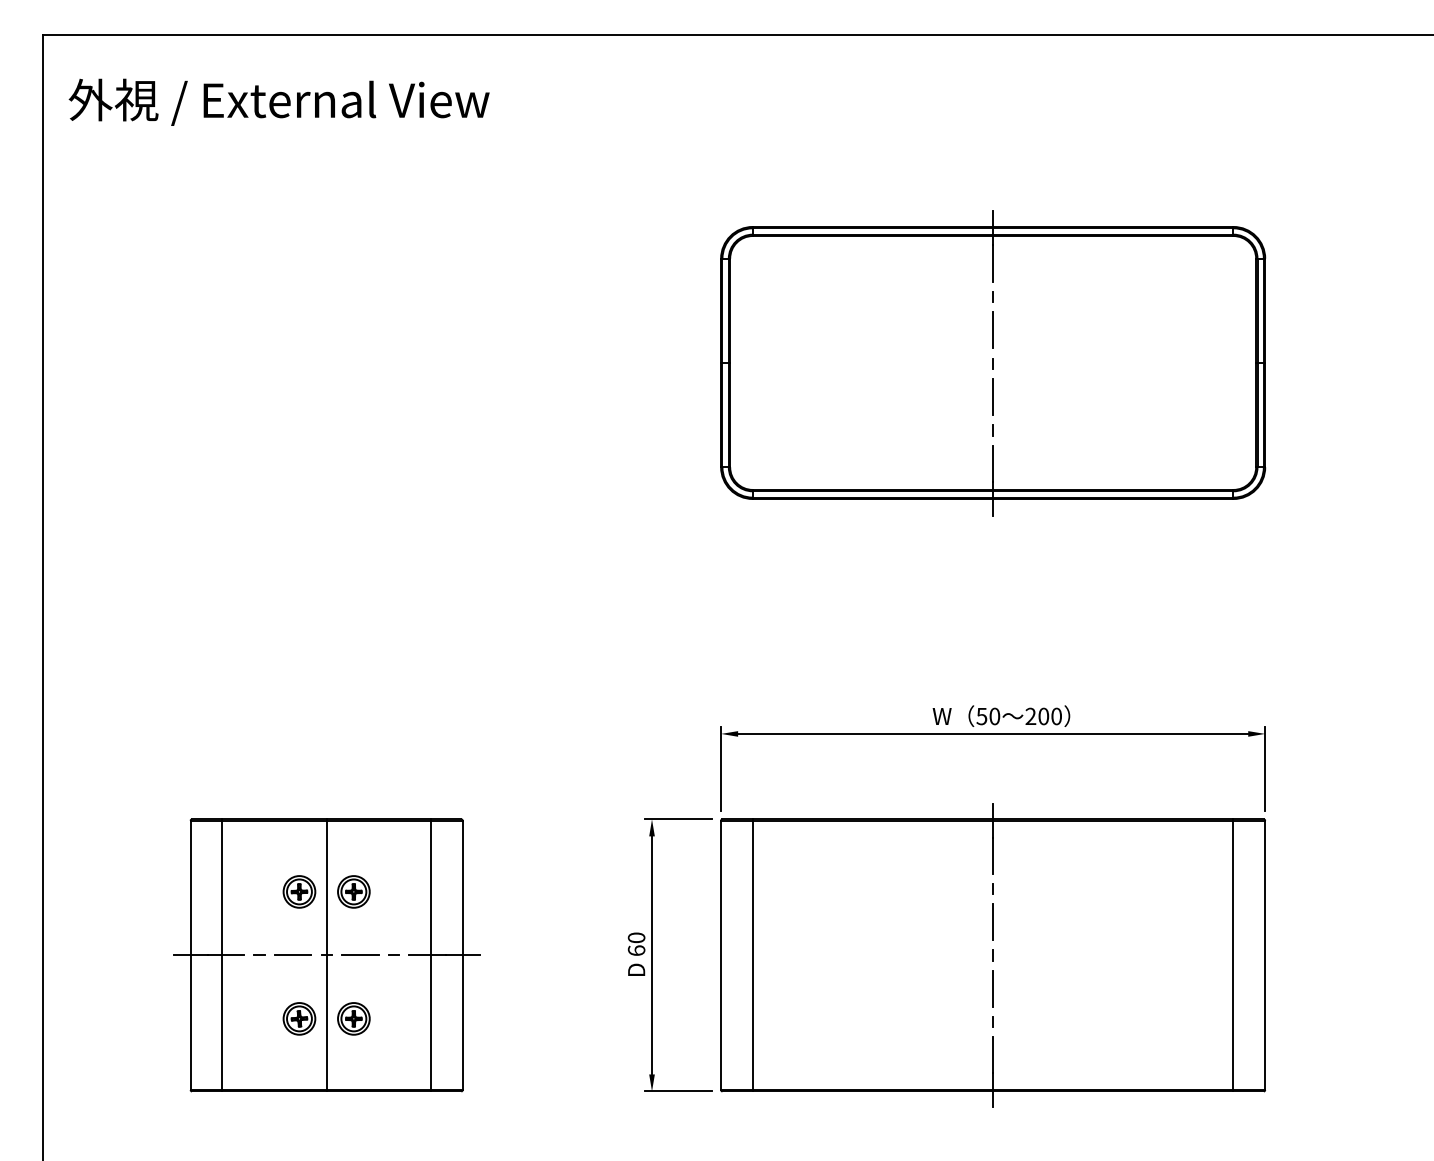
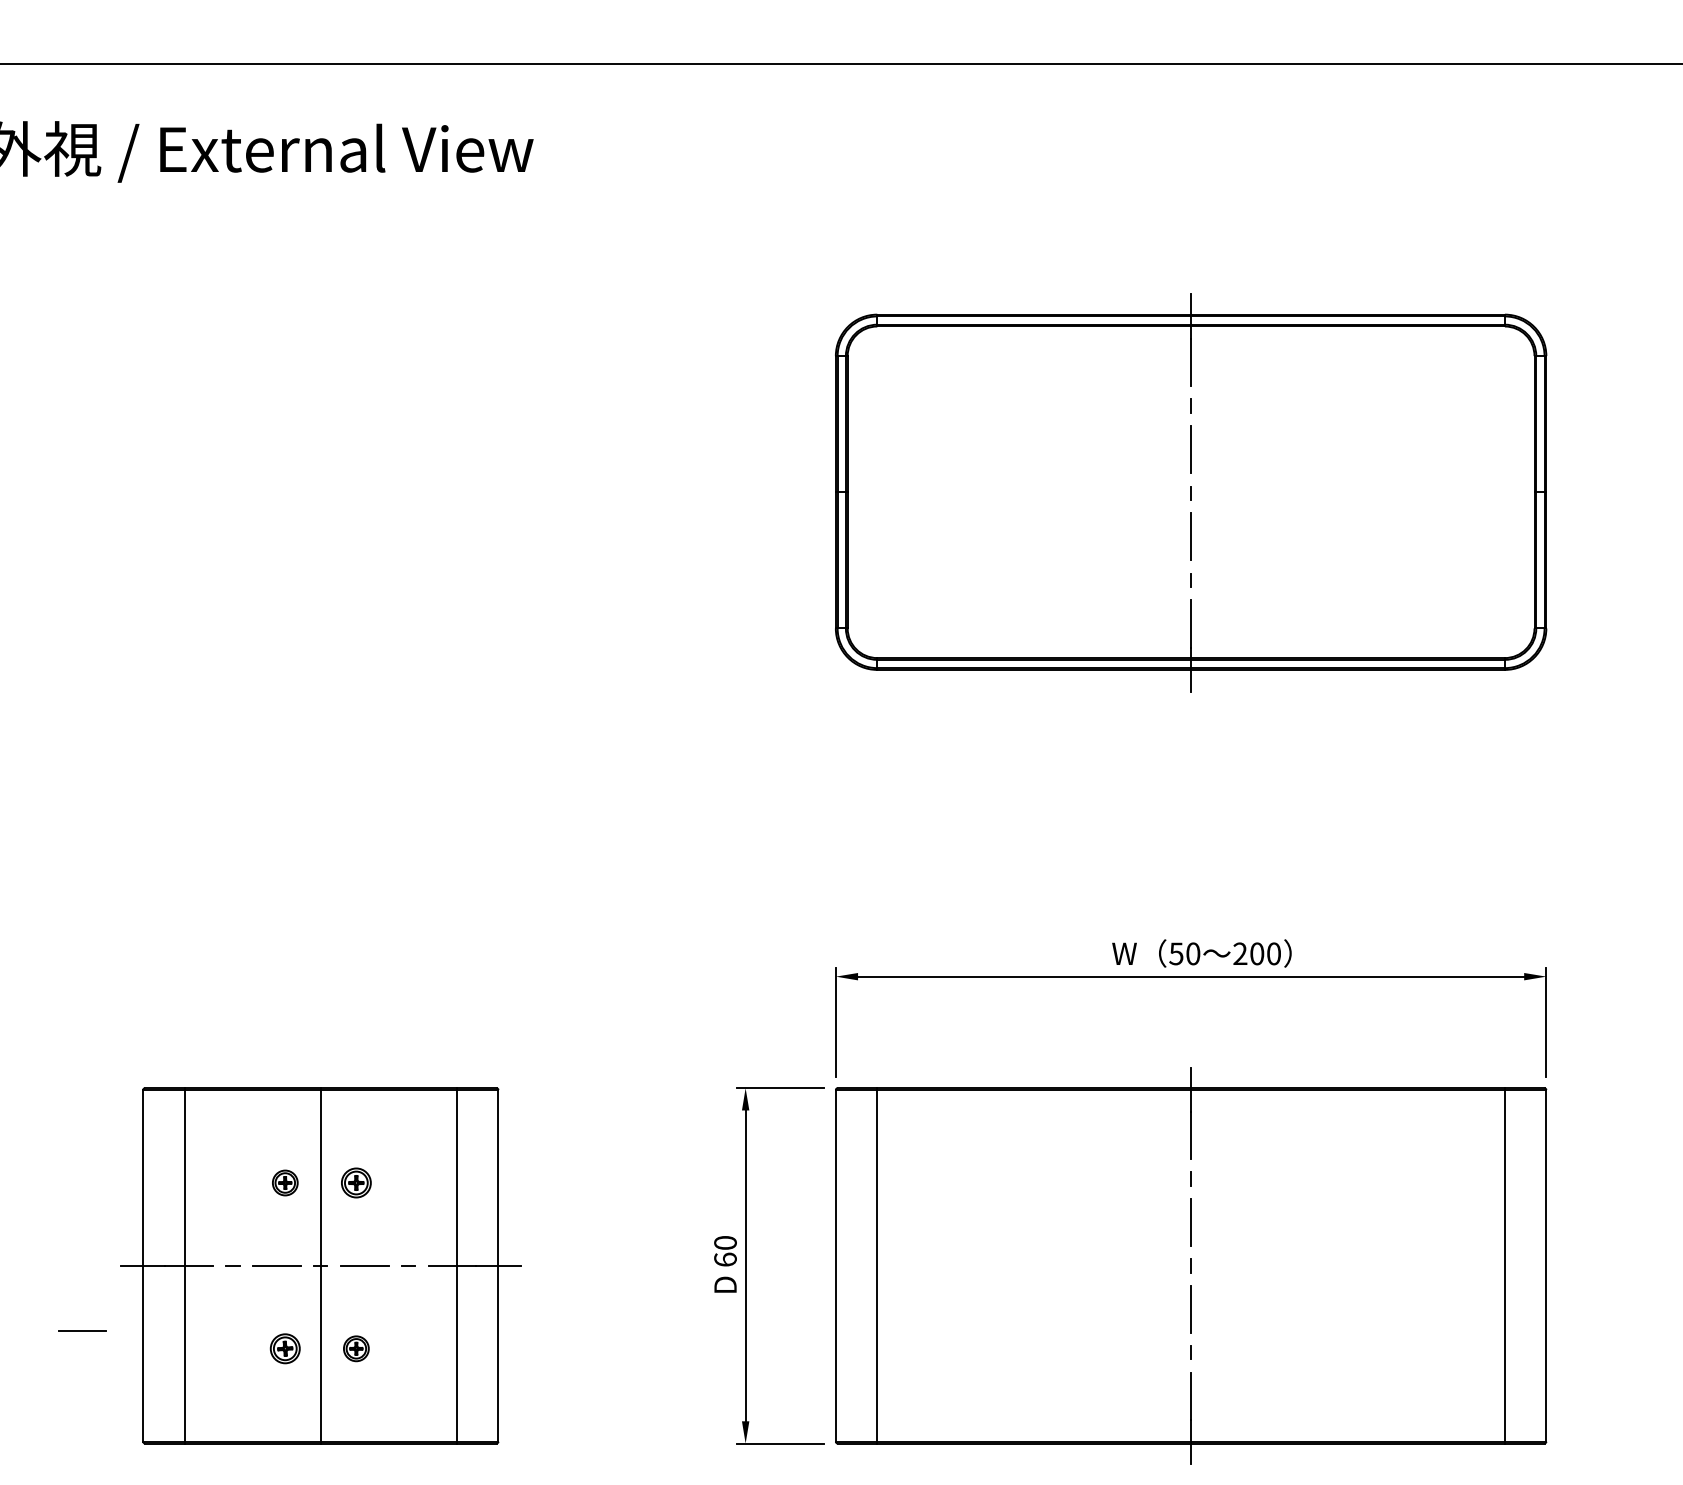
part: (299, 891) -> (285, 1182), size x0.6
part: (353, 891) -> (355, 1182), size x0.7
line: (143, 1004) -> (81, 1329), added
part: (299, 1018) -> (285, 1348), size x0.7
part: (353, 1018) -> (355, 1348), size x0.6

